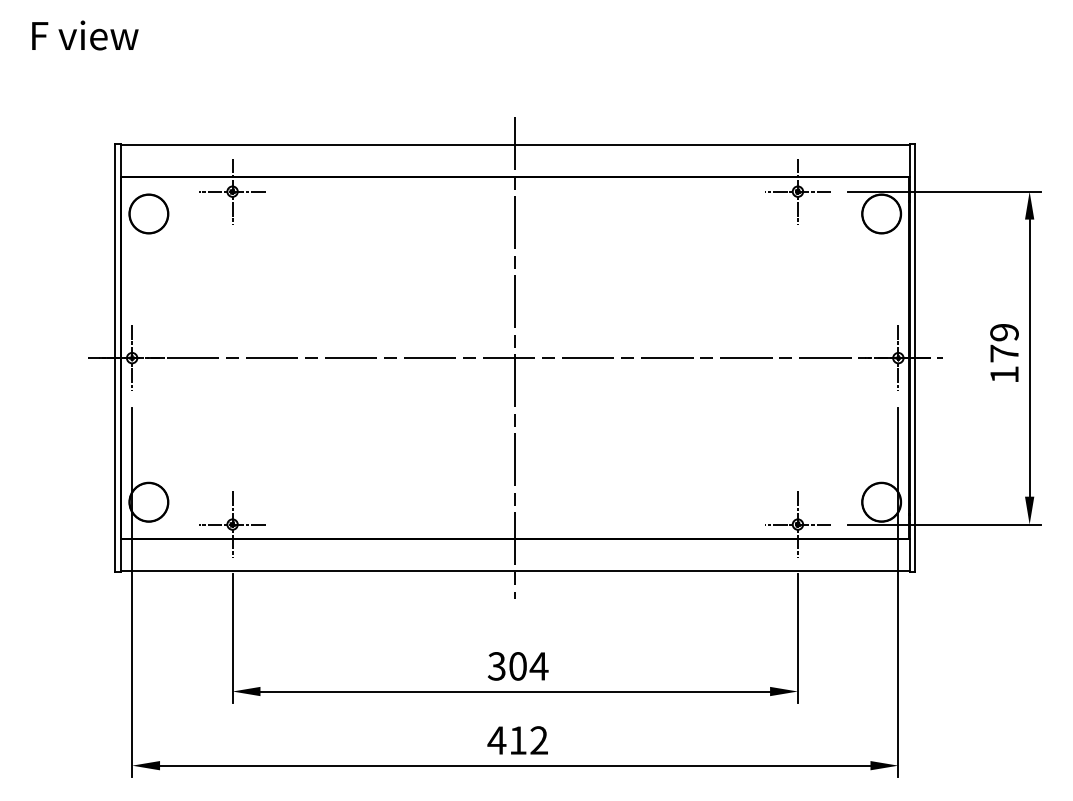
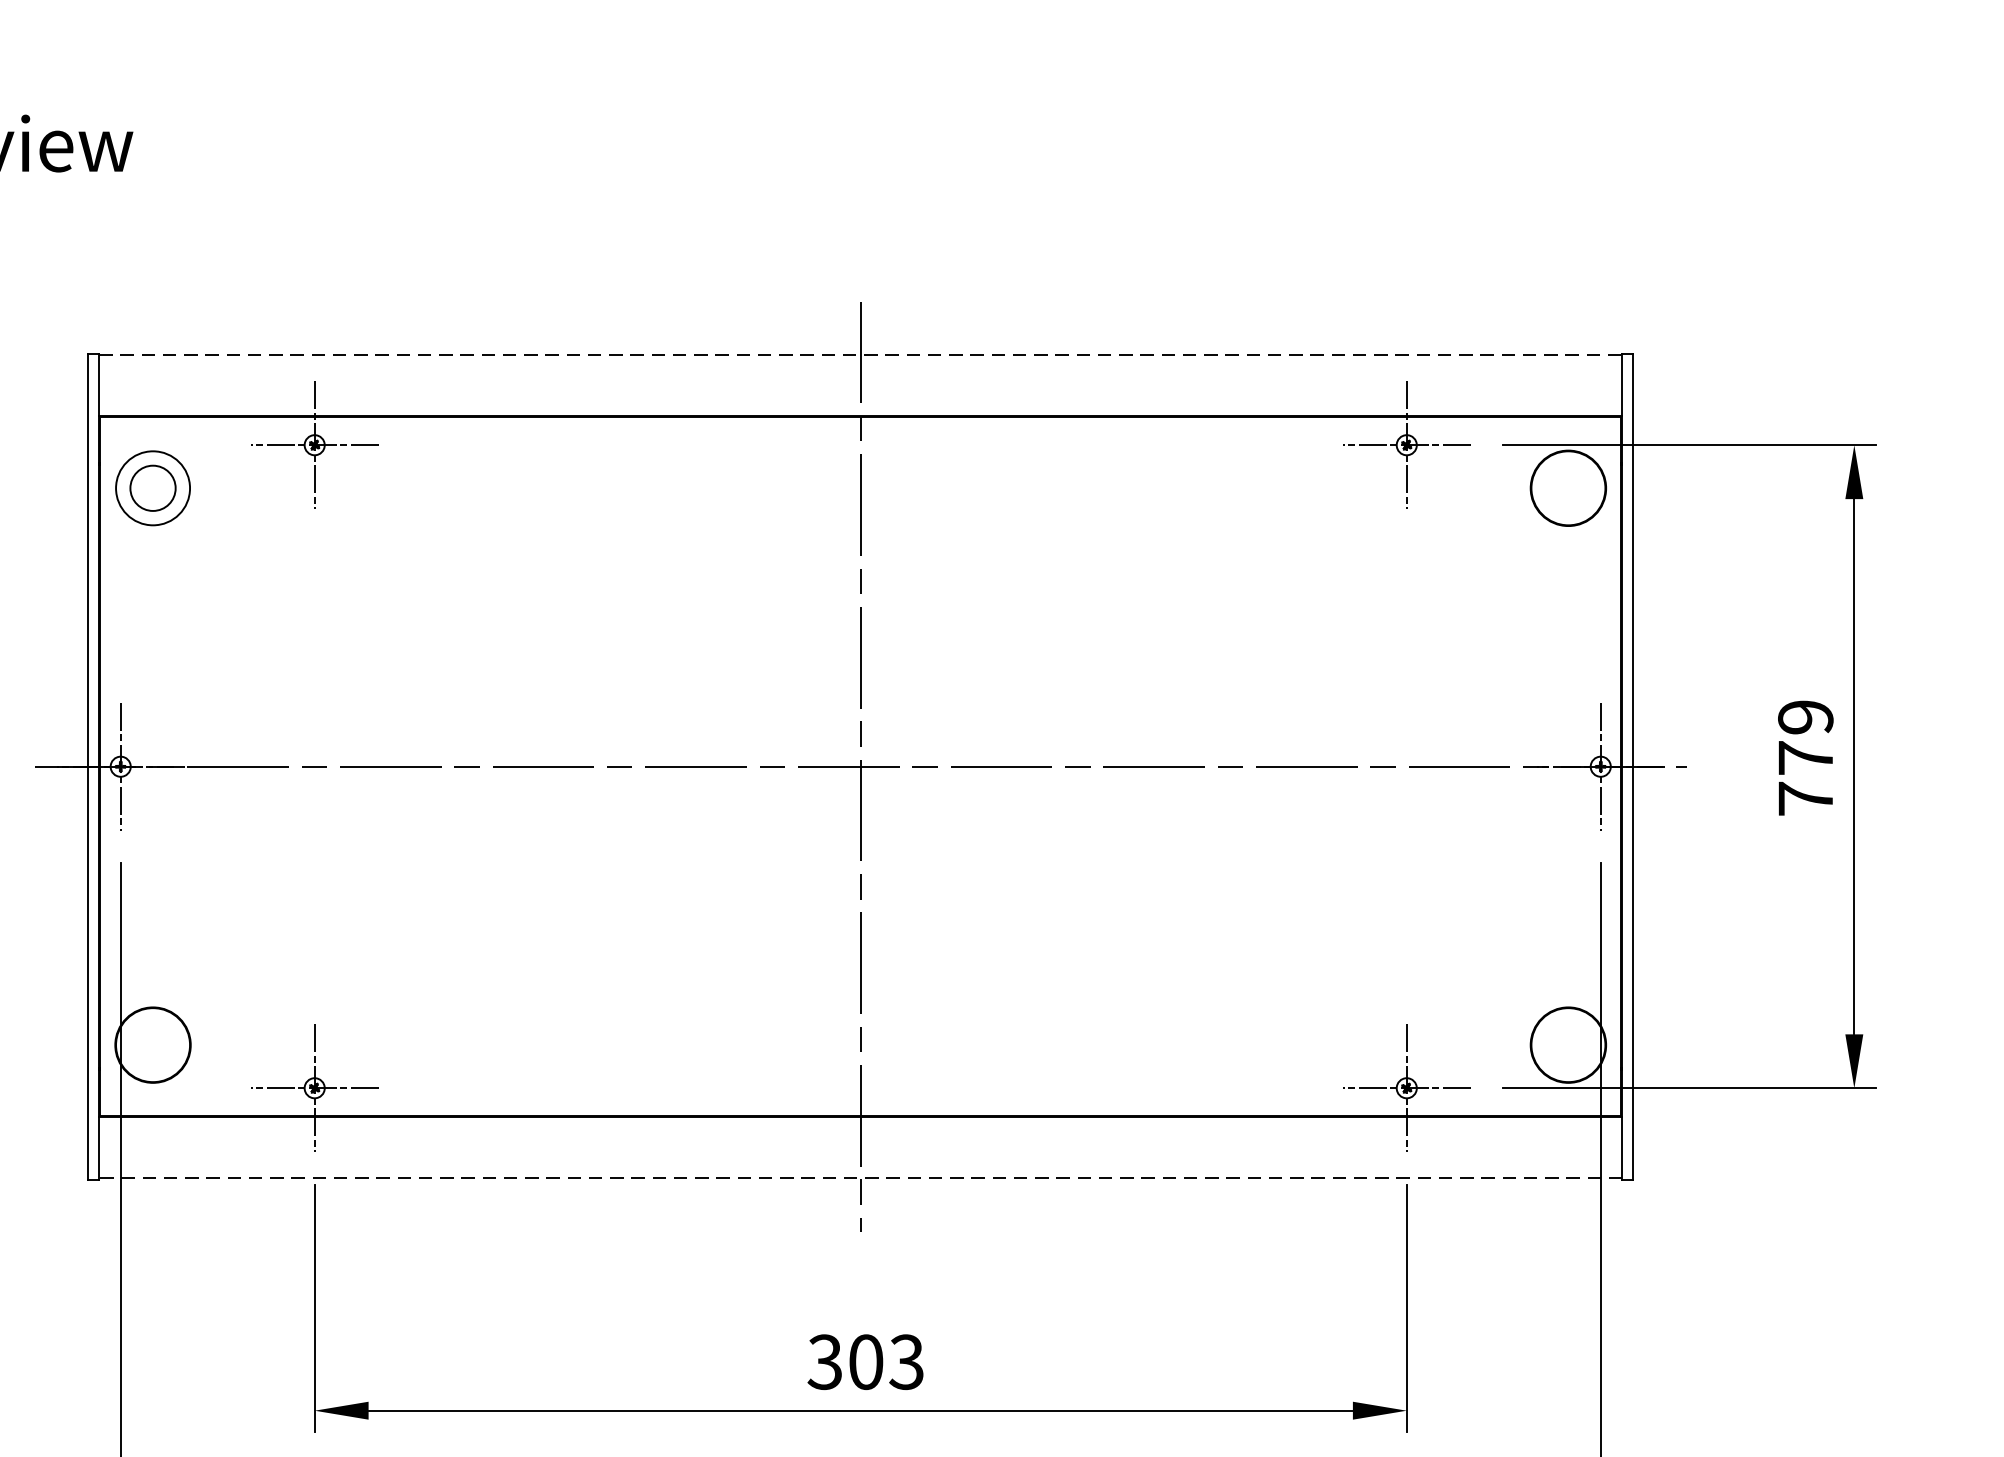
line: (515, 145) -> (861, 356), solid -> dashed
circle: (148, 213) -> (152, 487), size x0.6
text: (1004, 374) -> (1805, 798), 179 -> 779
line: (514, 571) -> (859, 1178), solid -> dashed
text: (538, 666) -> (905, 1362), 304 -> 303

